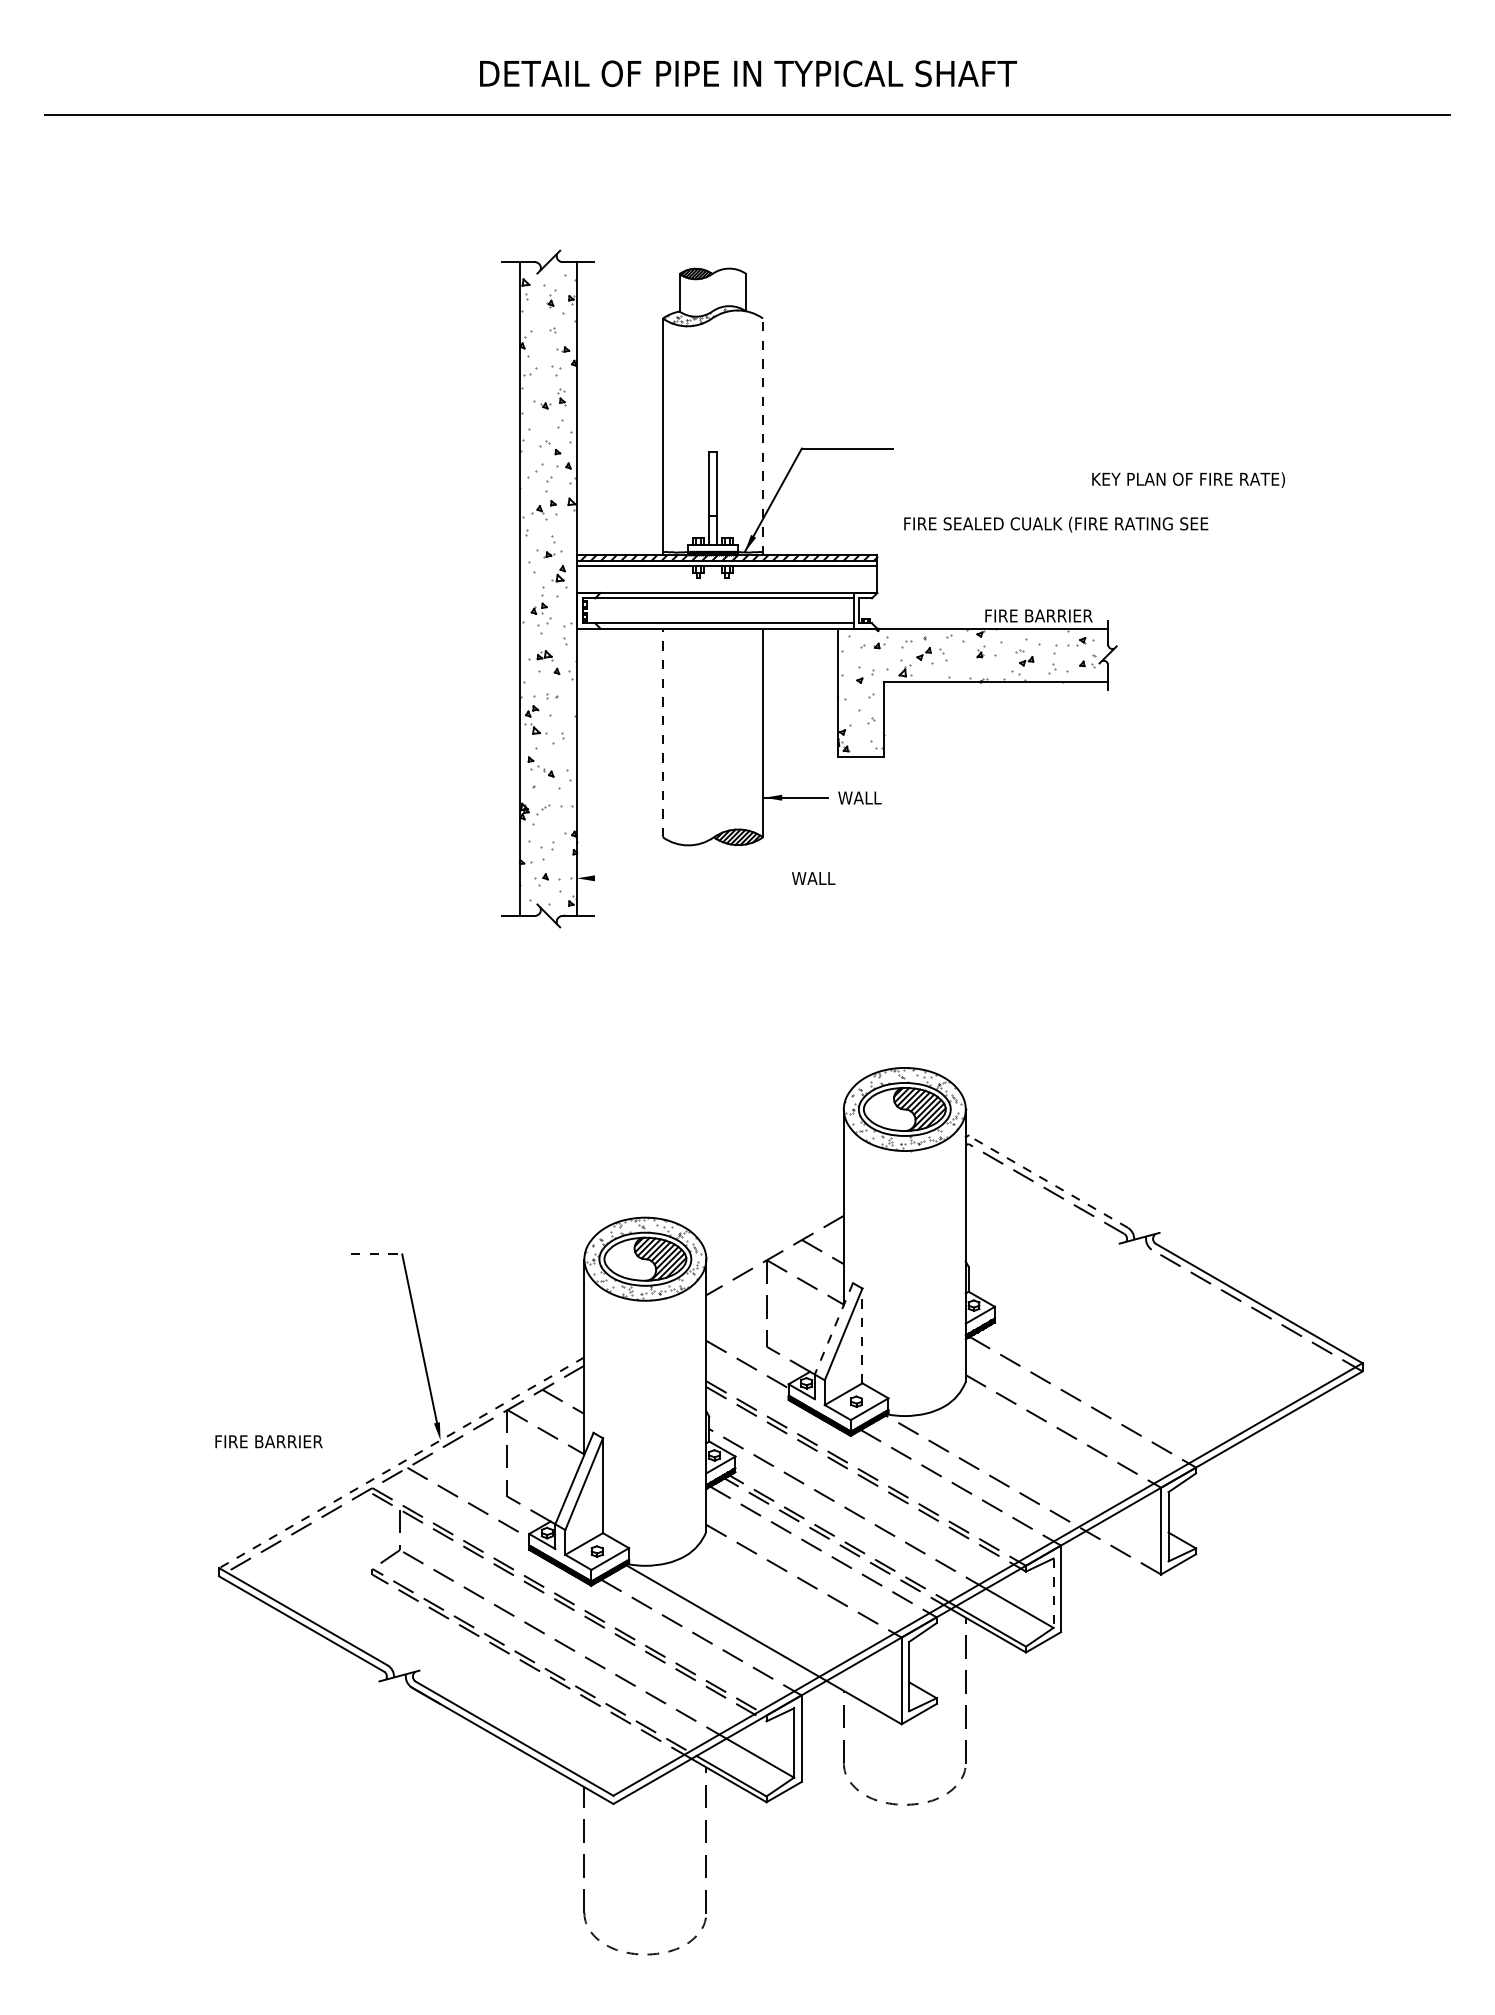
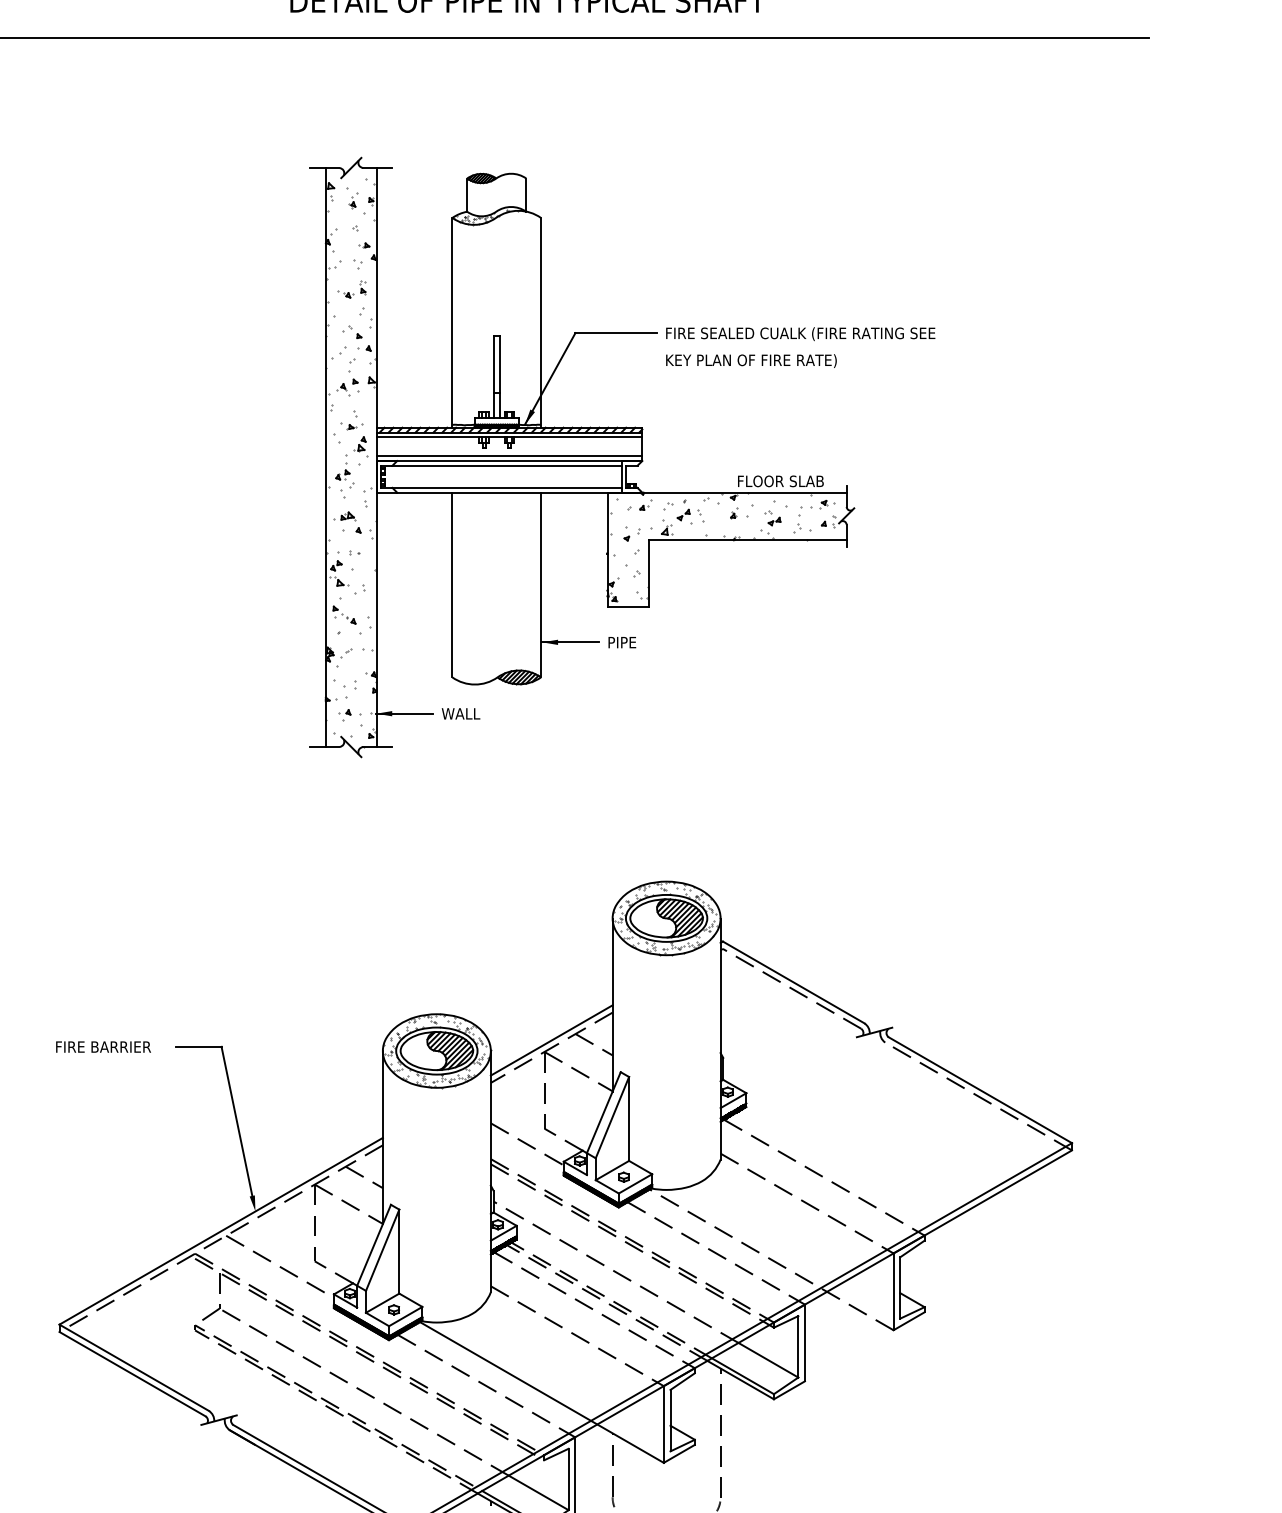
line: (763, 436) -> (541, 322), dashed -> solid
text: (1188, 479) -> (751, 360), moved
text: (1056, 524) -> (800, 333), moved
line: (727, 587) -> (509, 456), added
text: (1044, 615) -> (790, 480), FIRE BARRIER -> FLOOR SLAB
line: (662, 732) -> (452, 584), dashed -> solid
text: (859, 797) -> (626, 642), WALL -> PIPE
line: (609, 878) -> (405, 713), added
text: (813, 878) -> (460, 713), moved
line: (1047, 1181) -> (792, 982), dashed -> solid
line: (774, 1246) -> (551, 1039), added
line: (376, 1254) -> (198, 1046), dashed -> solid
line: (833, 1328) -> (603, 1112), dashed -> solid
line: (862, 1335) -> (629, 1118), dashed -> solid
text: (268, 1441) -> (103, 1046), moved
line: (401, 1462) -> (220, 1231), dashed -> solid
line: (1053, 1593) -> (798, 1347), dashed -> solid

